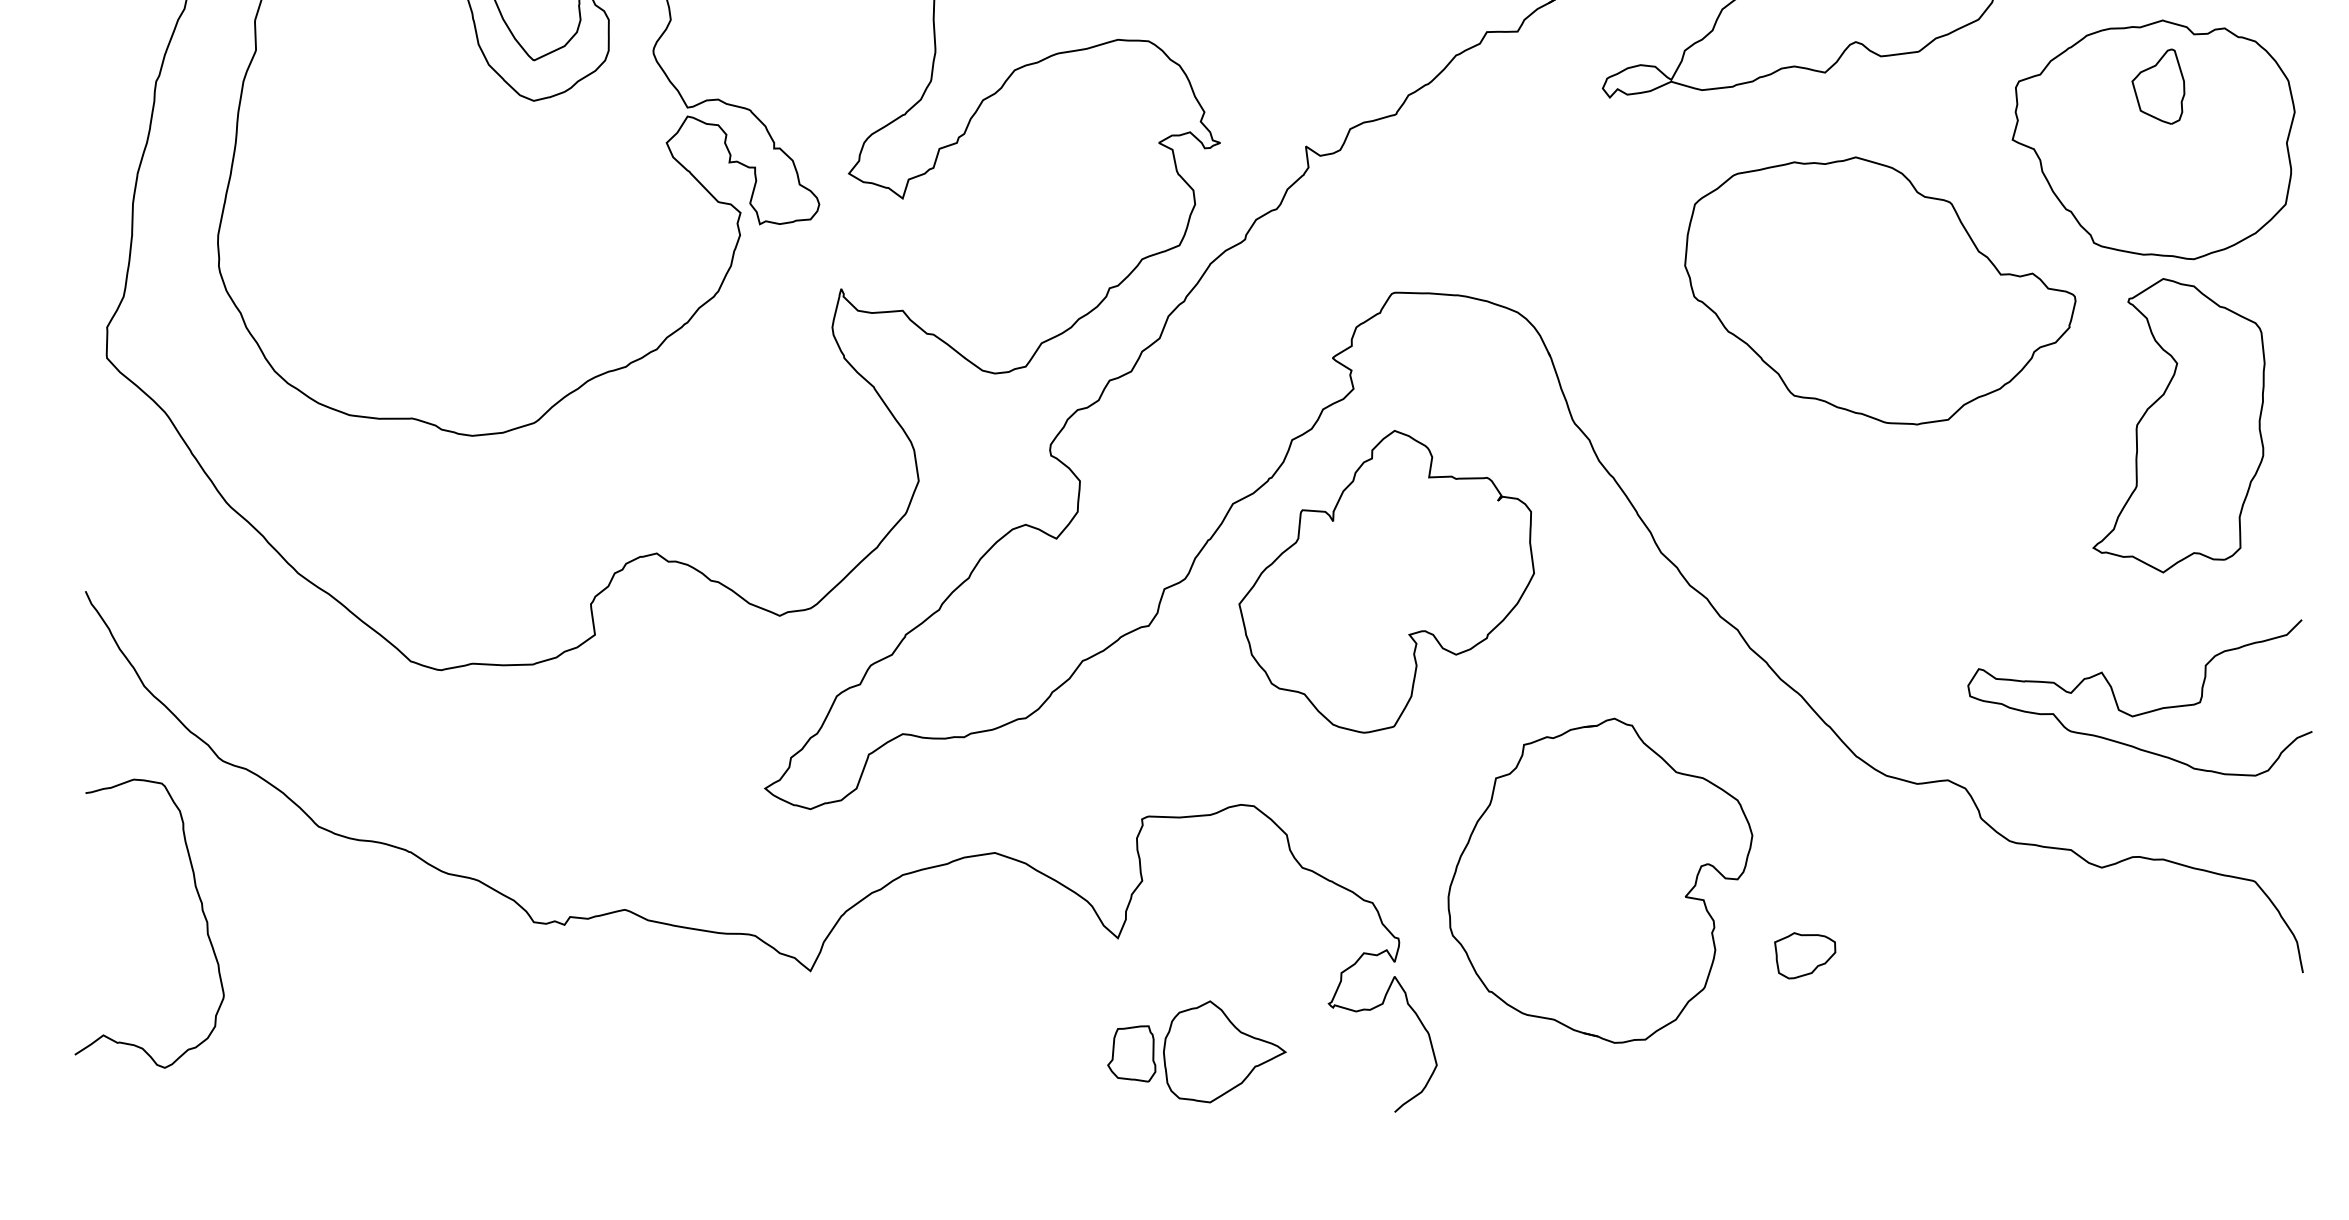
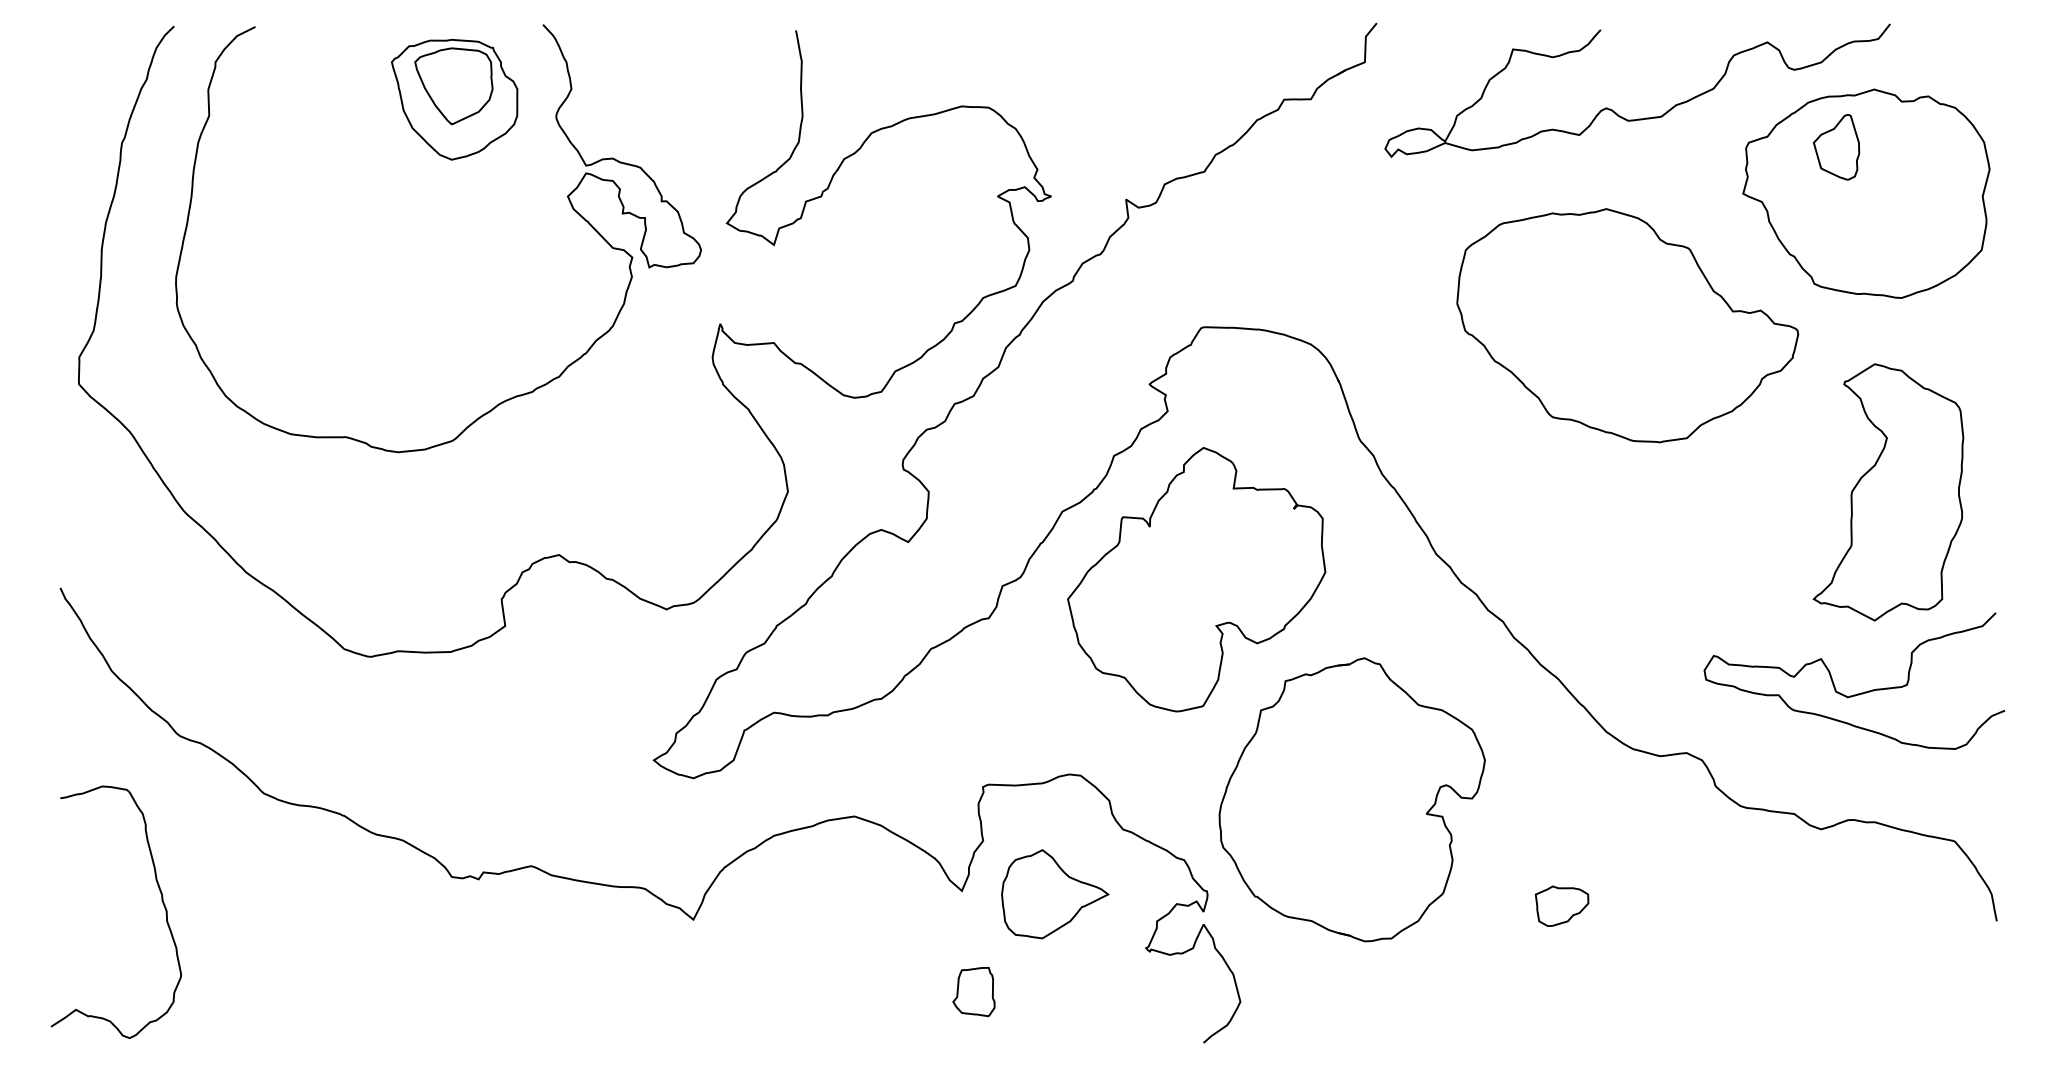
part: (2158, 86) -> (1836, 147), moved
part: (2178, 425) -> (1888, 492), moved
part: (1599, 880) -> (1351, 799), moved
curve: (201, 910) -> (161, 900), moved
part: (1225, 1052) -> (1055, 894), moved

